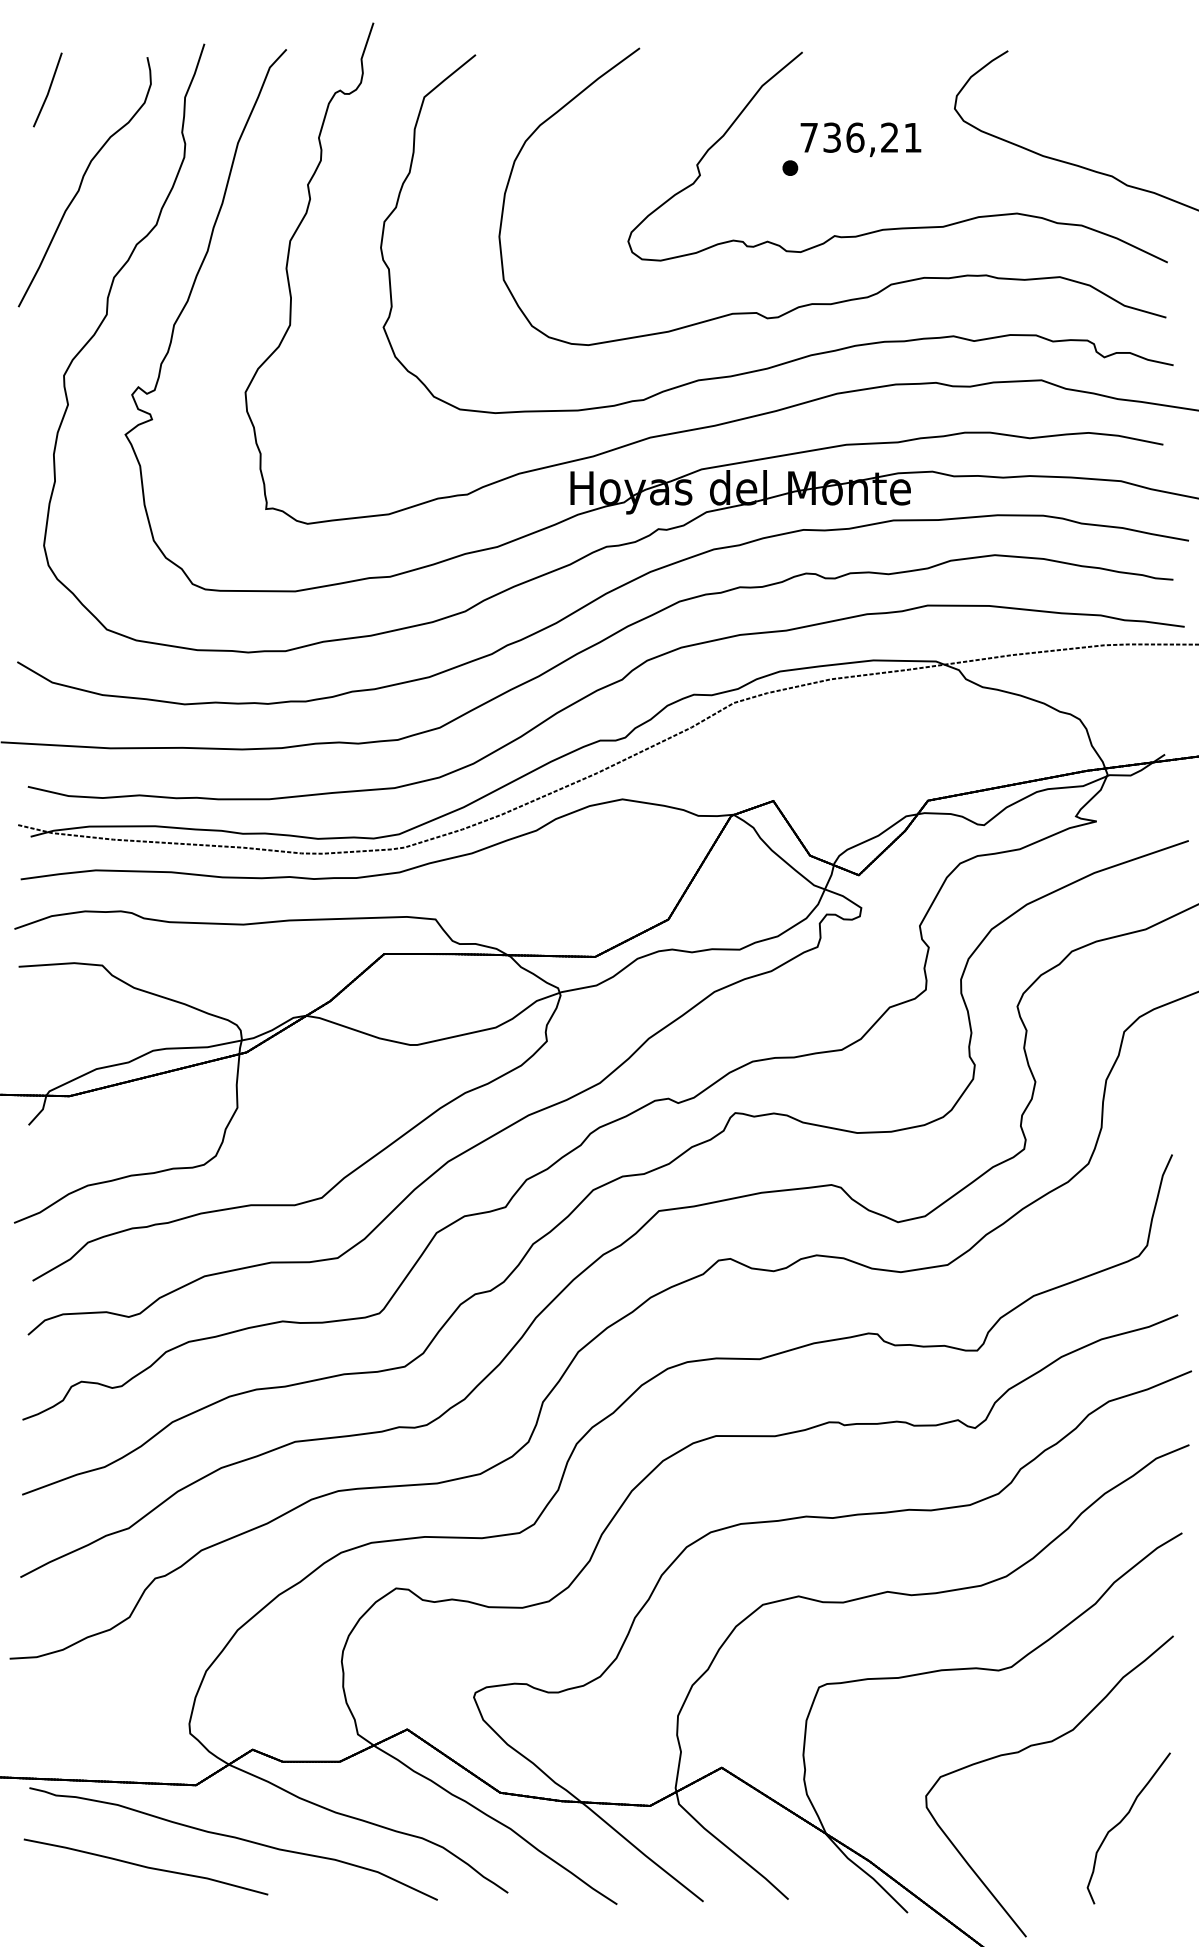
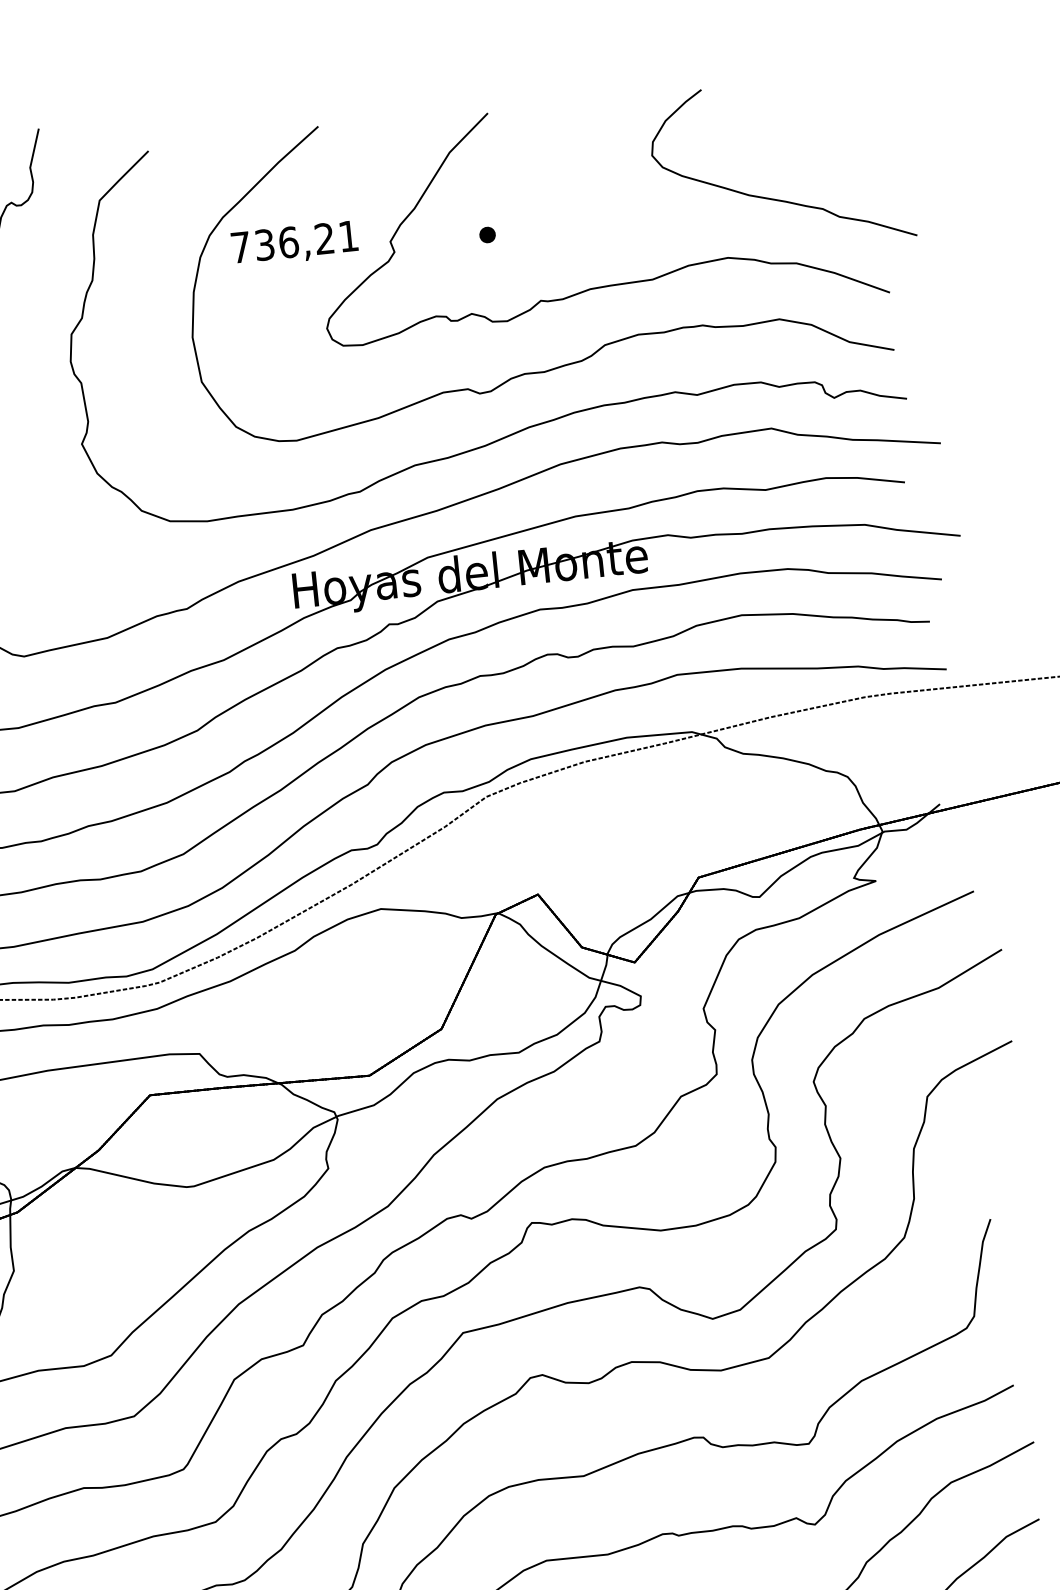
text: (860, 139) -> (294, 243), moved

